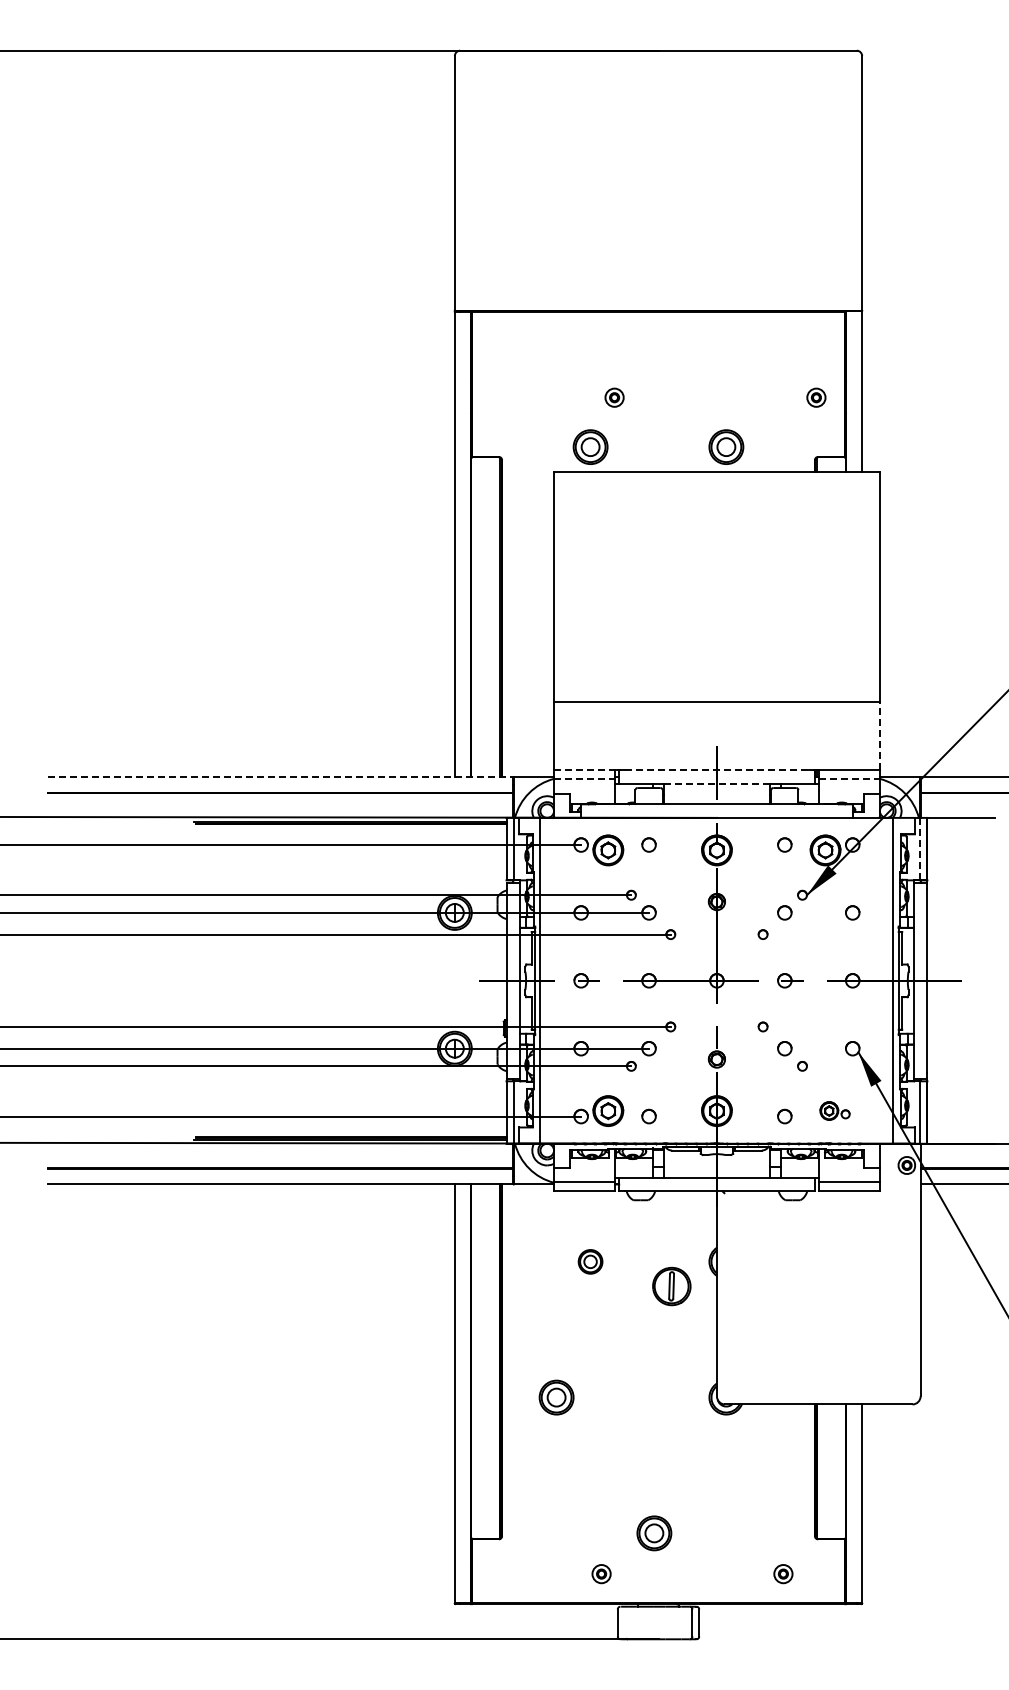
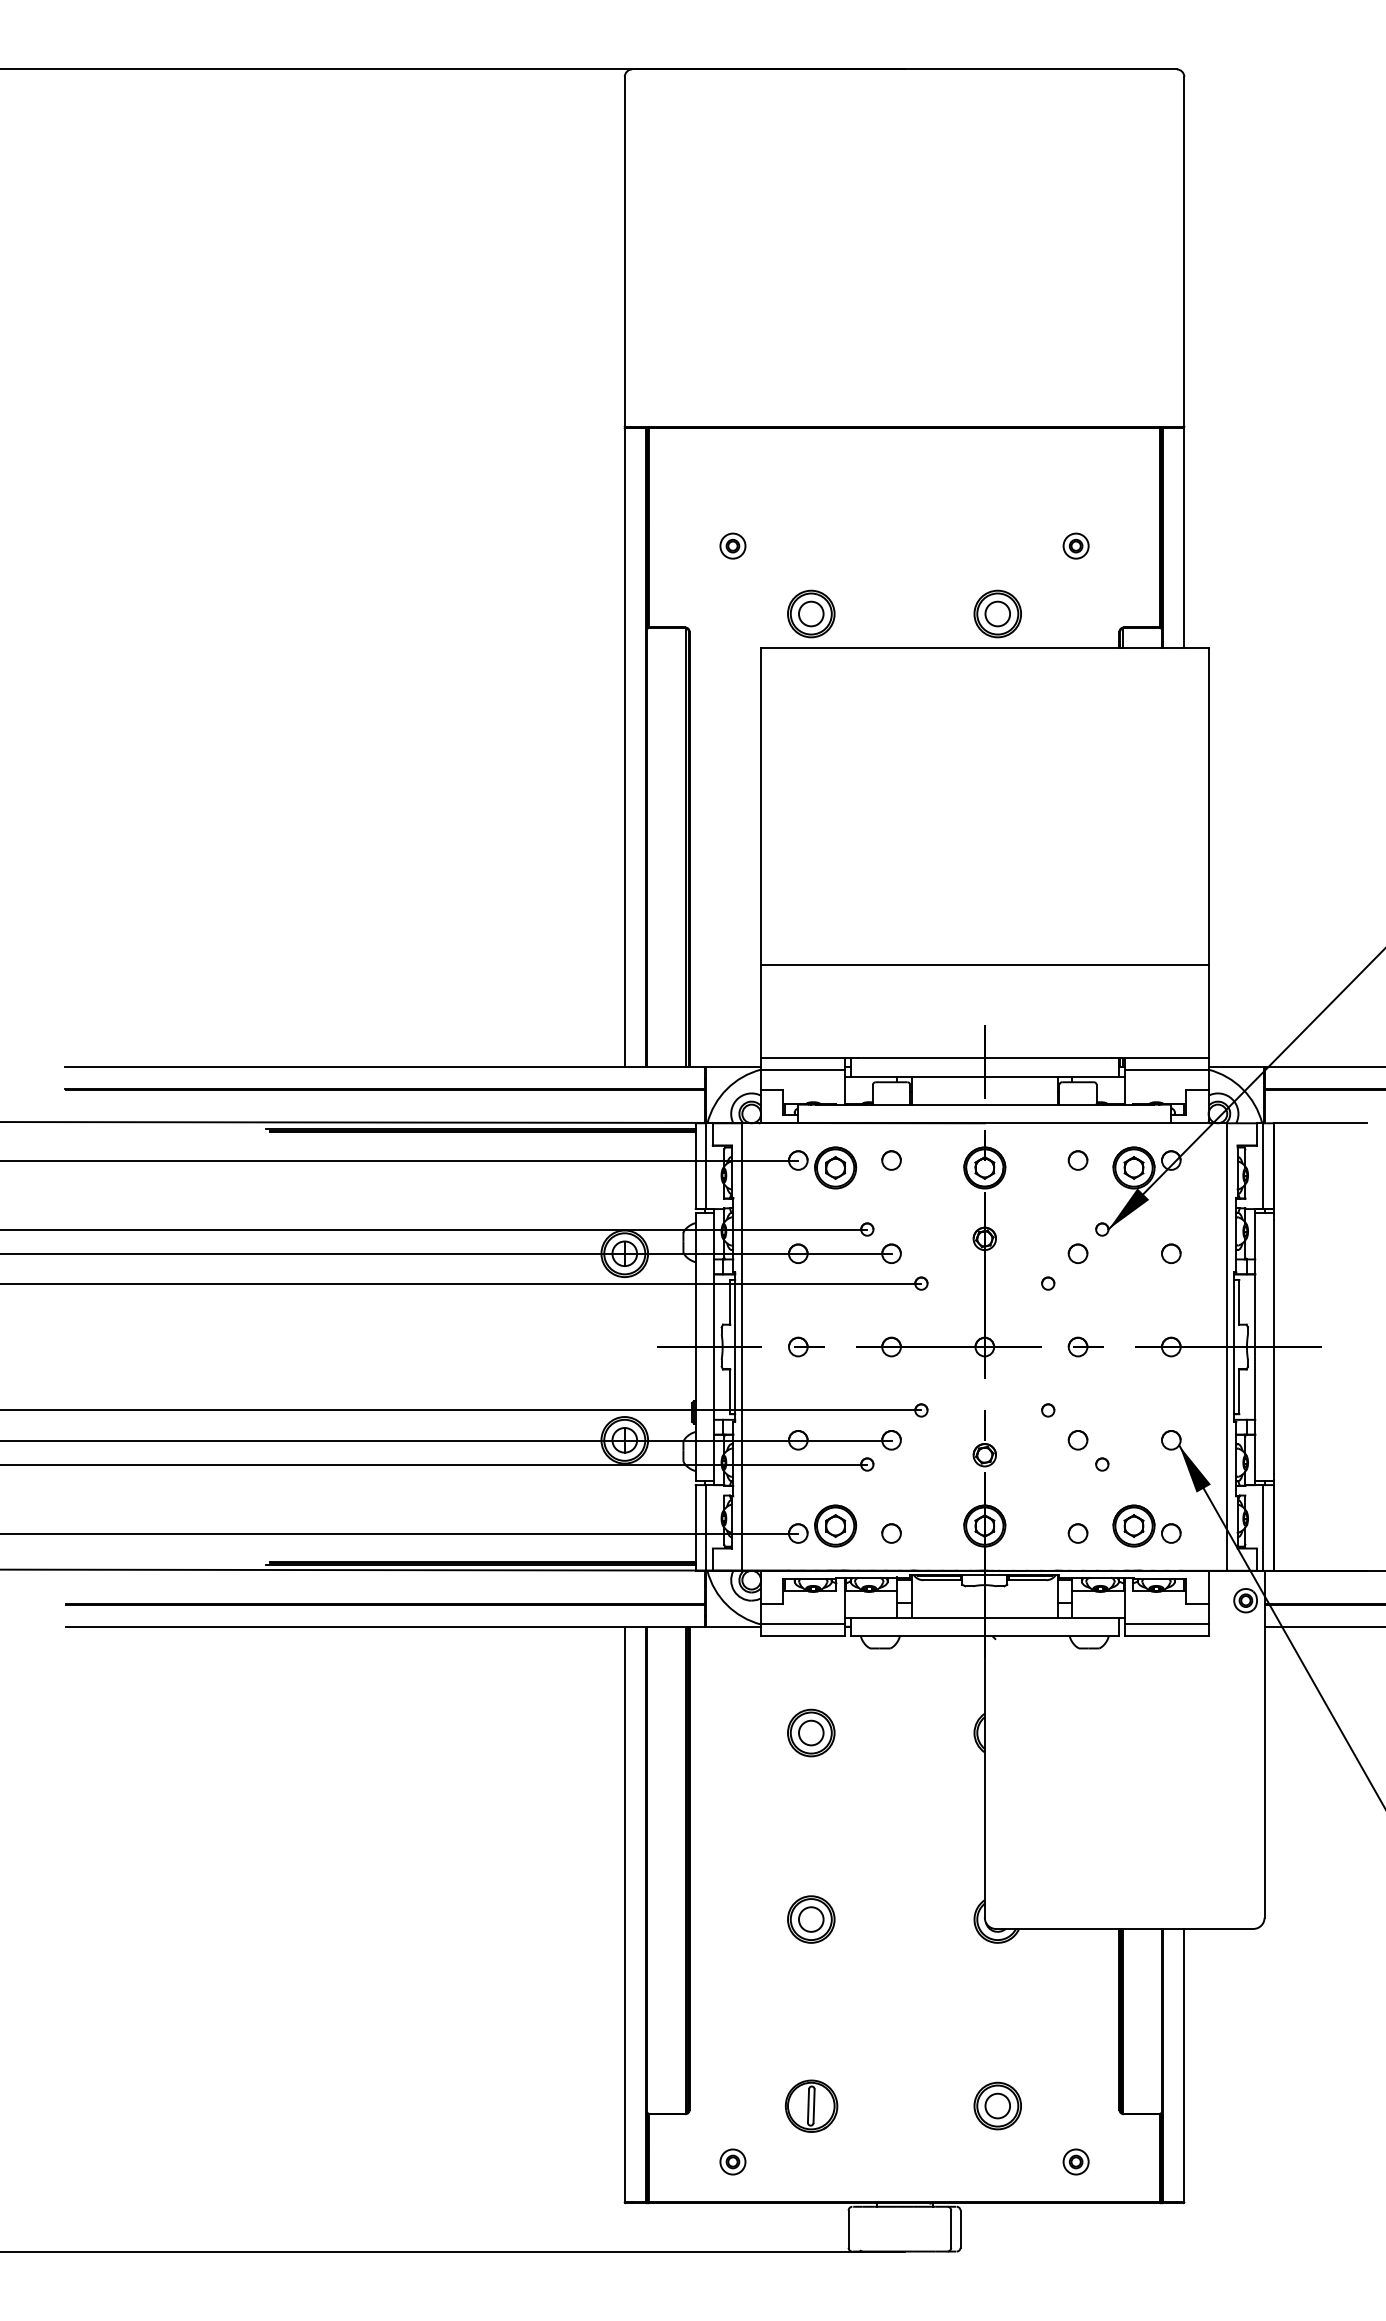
part: (614, 397) -> (732, 545), moved
part: (816, 397) -> (1076, 545), moved
line: (879, 736) -> (1208, 1011), dashed -> solid
line: (584, 770) -> (802, 1058), dashed -> solid
line: (717, 770) -> (985, 1058), dashed -> solid
line: (281, 777) -> (386, 1067), dashed -> solid
line: (584, 779) -> (802, 1070), dashed -> solid
line: (849, 779) -> (1166, 1070), dashed -> solid
line: (716, 783) -> (984, 1076), dashed -> solid
line: (919, 849) -> (1263, 1166), dashed -> solid
part: (834, 1110) -> (1146, 1525), size x1.67
part: (590, 1261) -> (811, 1732), size x1.43
part: (671, 1286) -> (811, 2106), moved
part: (556, 1397) -> (811, 1919), moved
part: (654, 1533) -> (997, 2106), moved
part: (601, 1574) -> (732, 2162), moved

